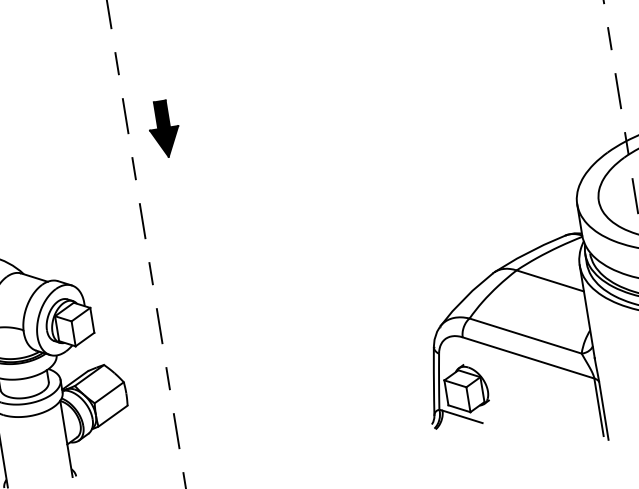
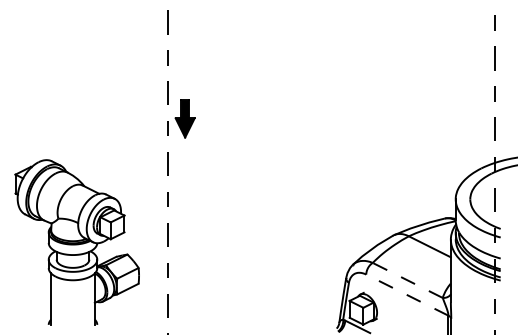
part: (163, 128) -> (184, 118), moved
line: (525, 336) -> (407, 280), solid -> dashed
line: (528, 358) -> (407, 295), solid -> dashed

